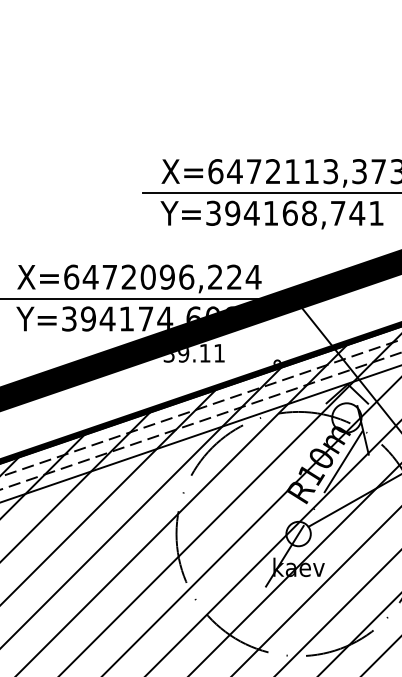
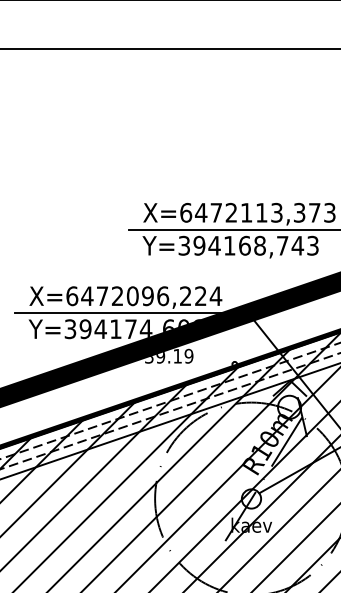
text: (375, 212) -> (312, 245), Y=394168,741 -> Y=394168,743
text: (218, 352) -> (188, 355), 39.11 -> 39.19

